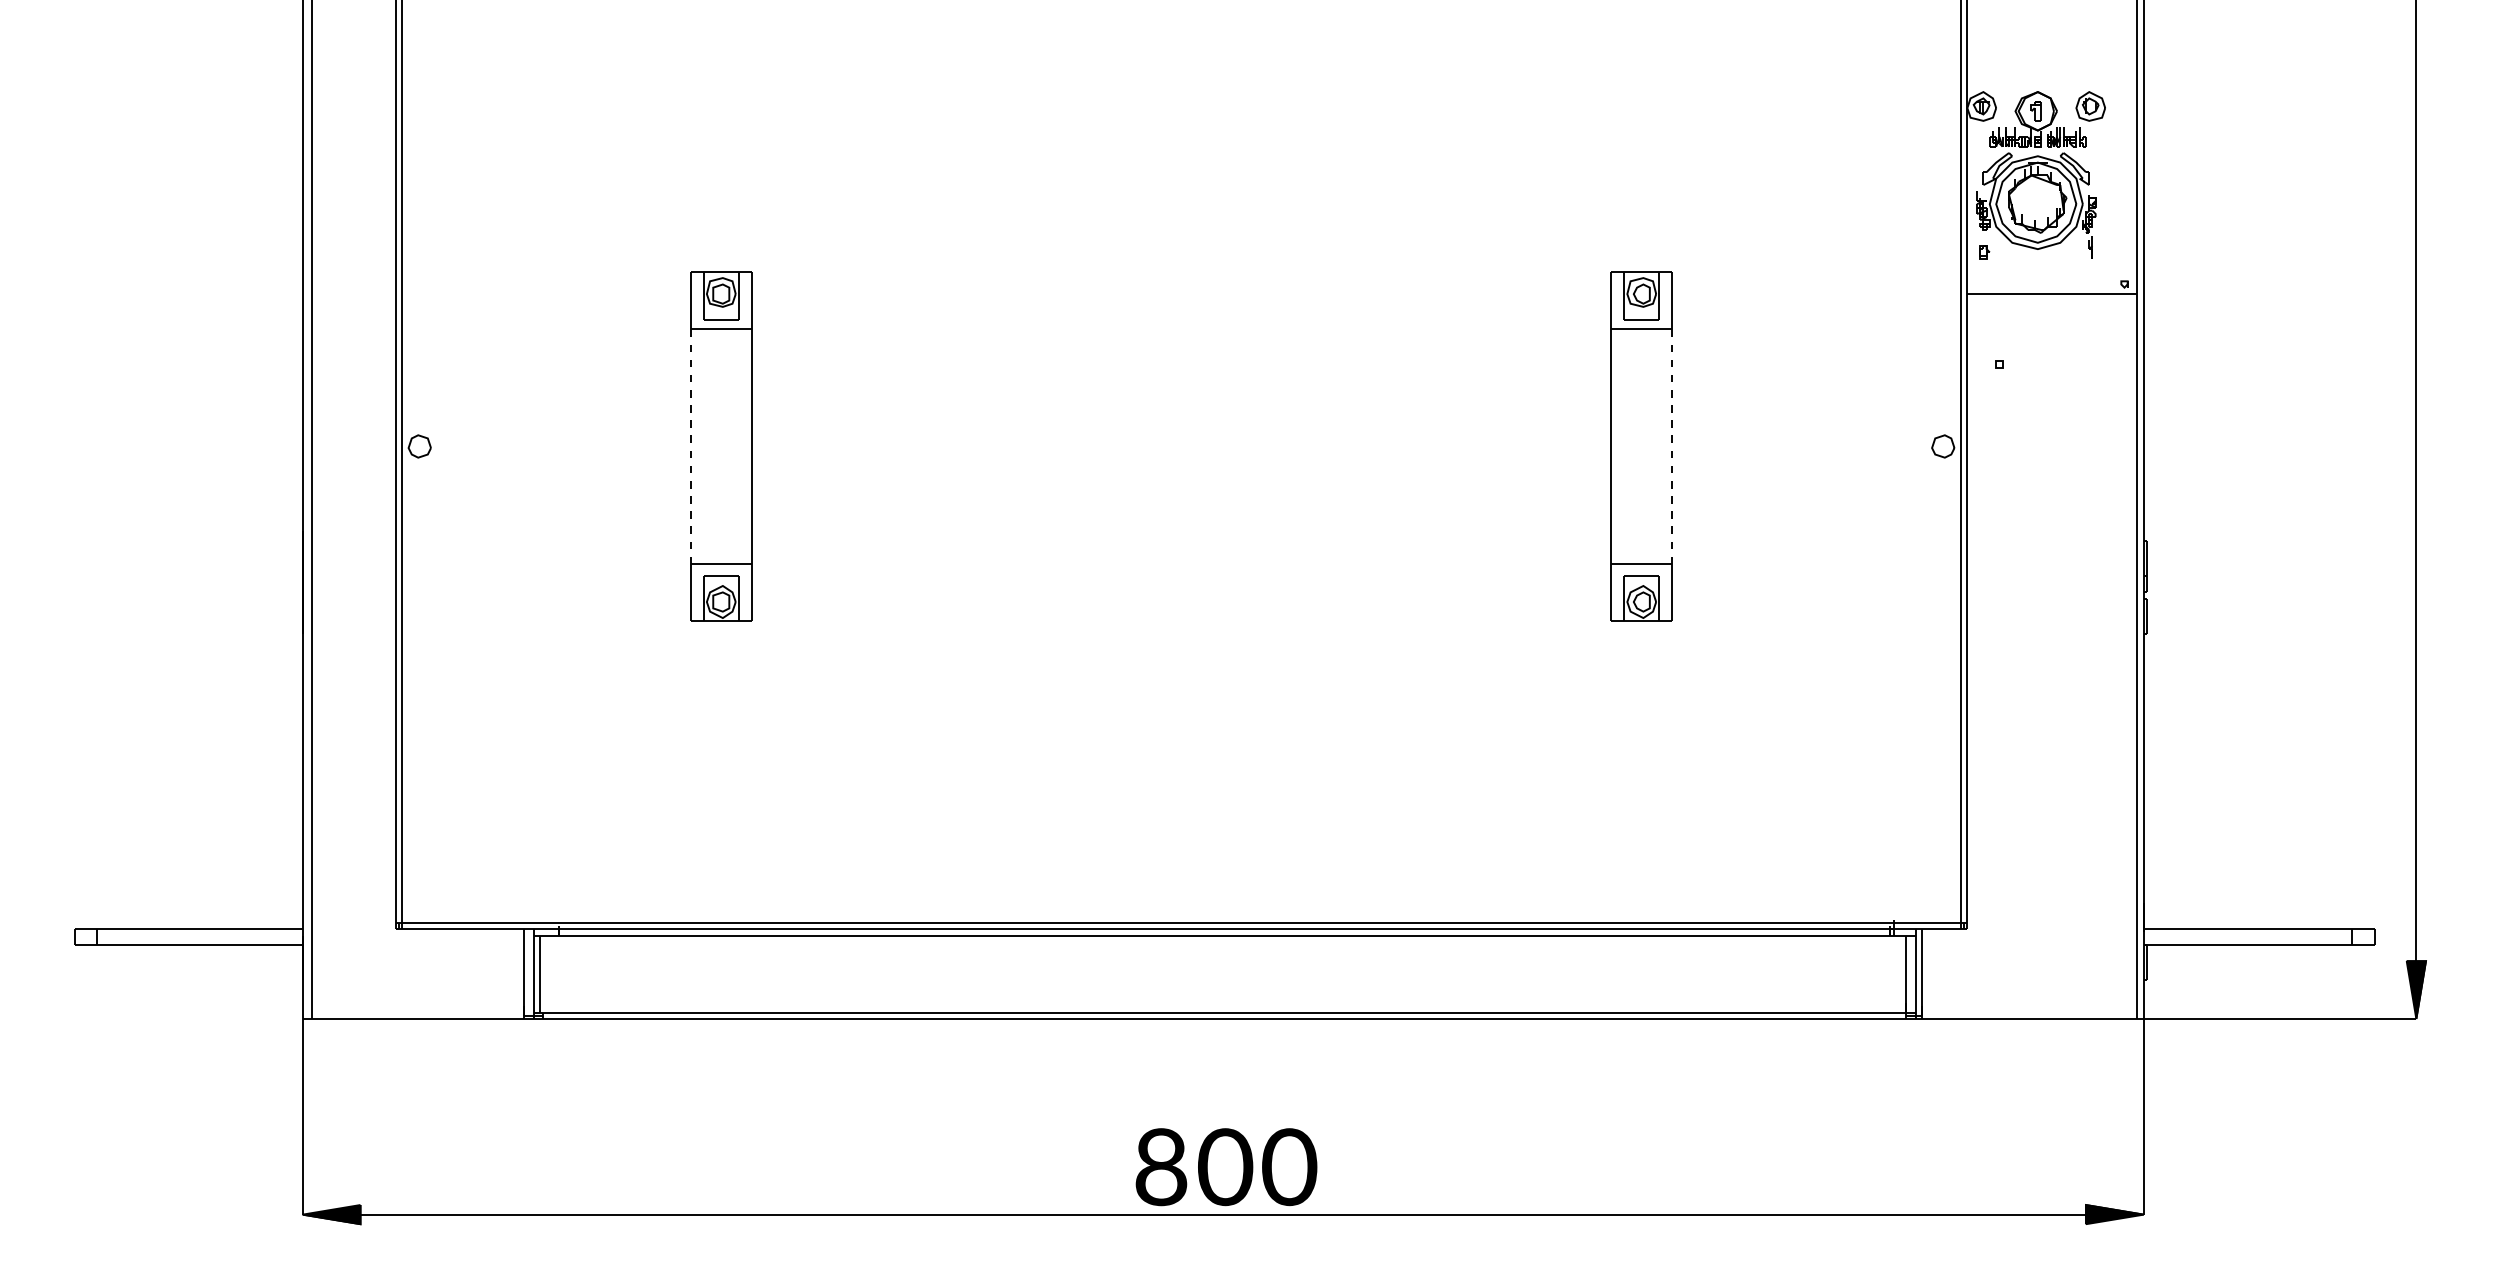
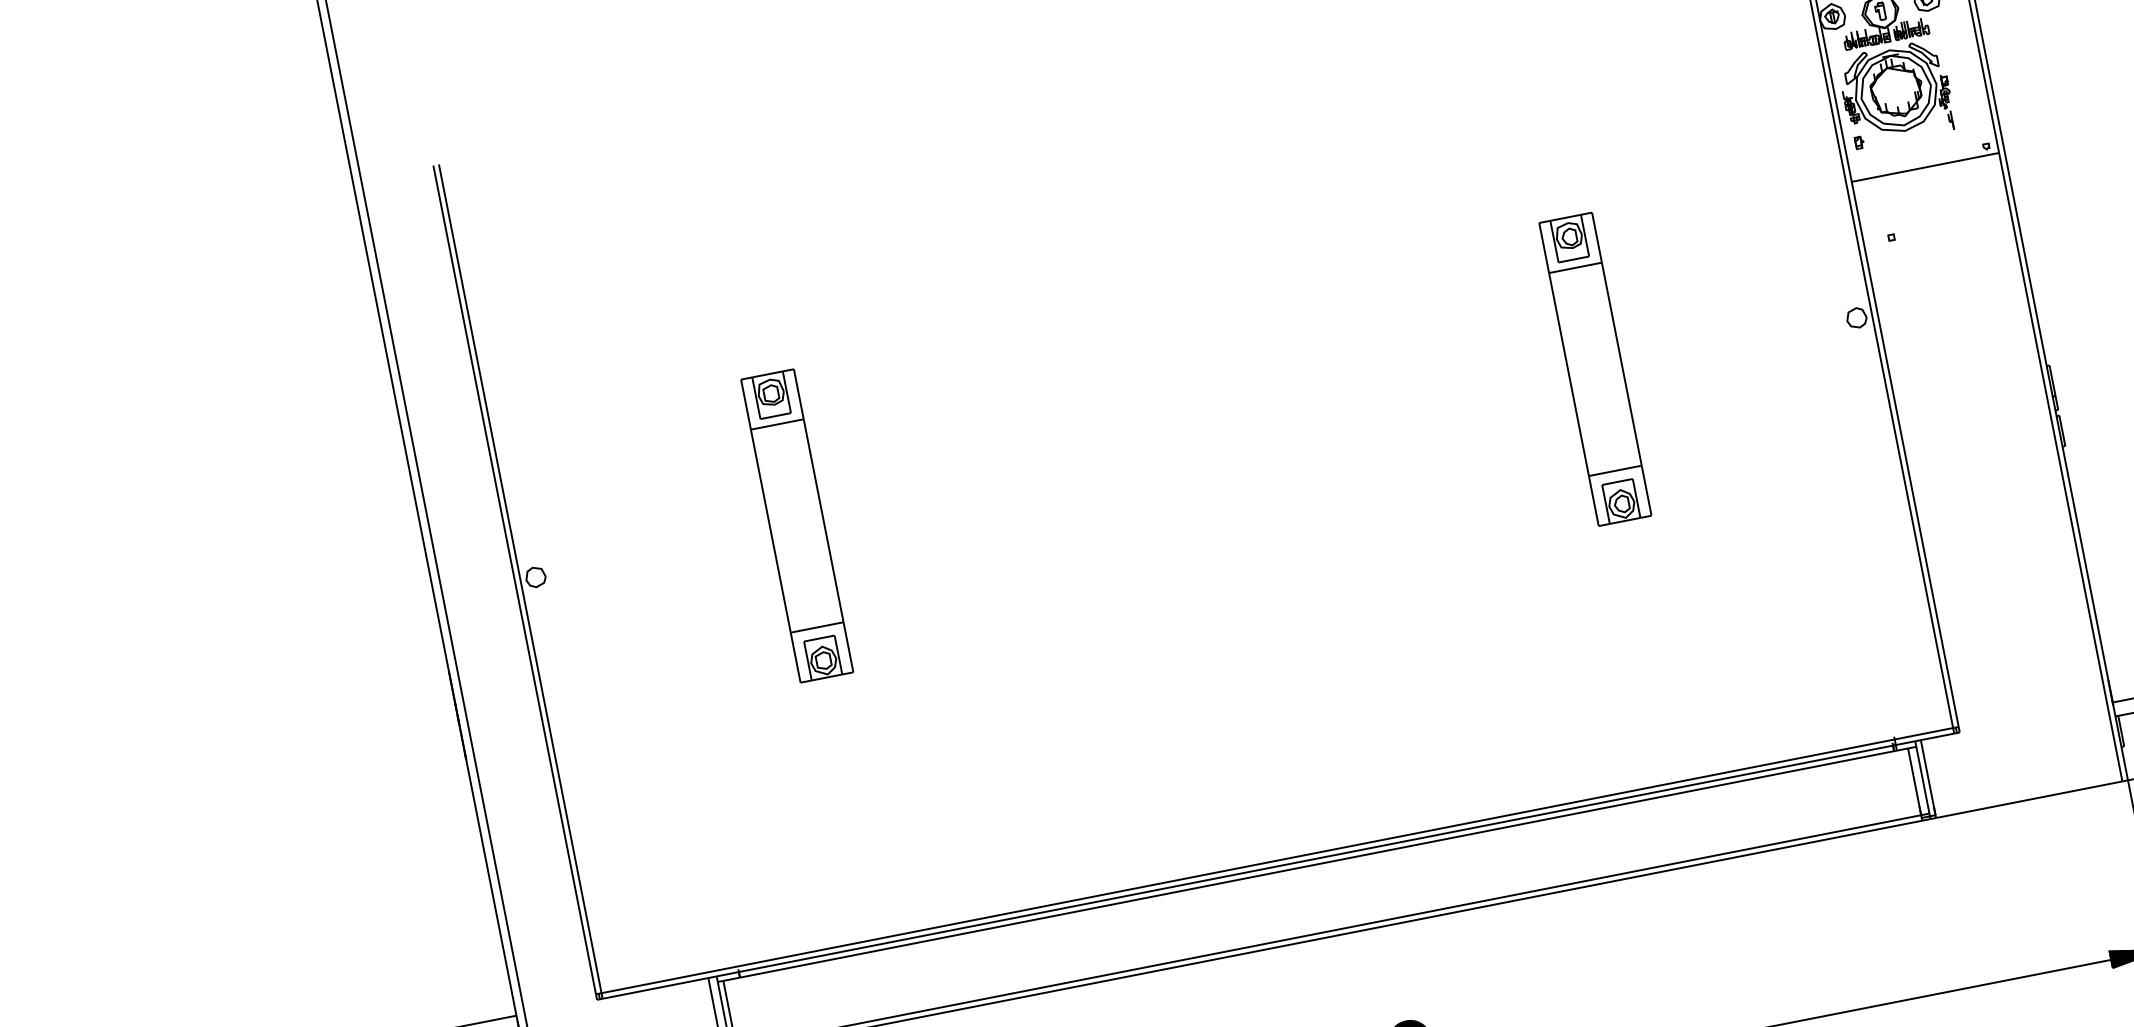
line: (690, 446) -> (770, 531), dashed -> solid
line: (1672, 446) -> (1622, 364), dashed -> solid

